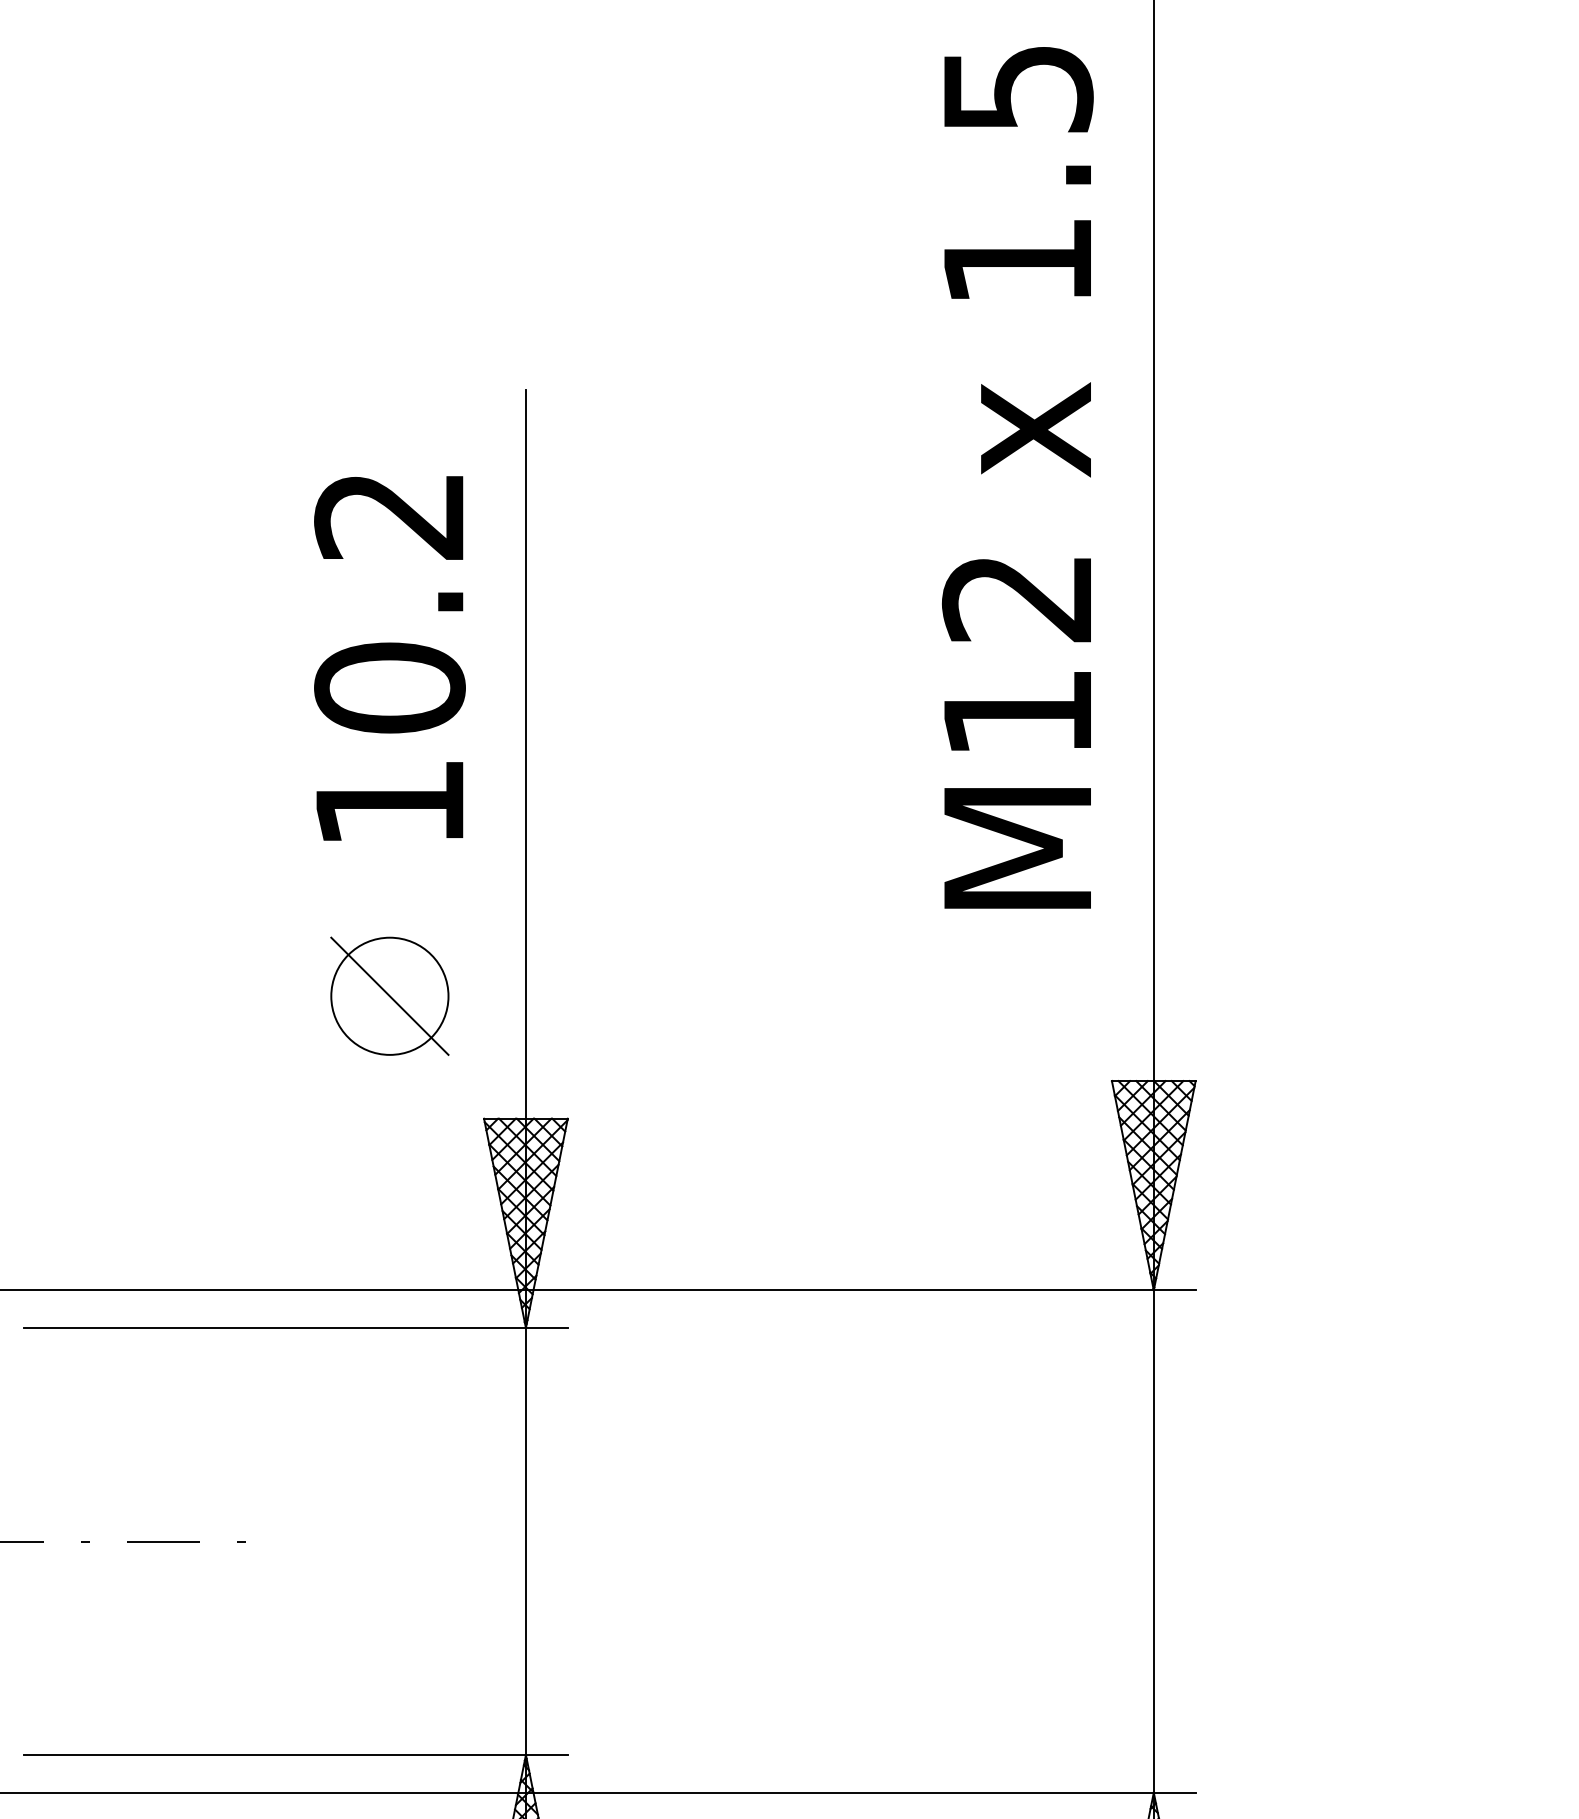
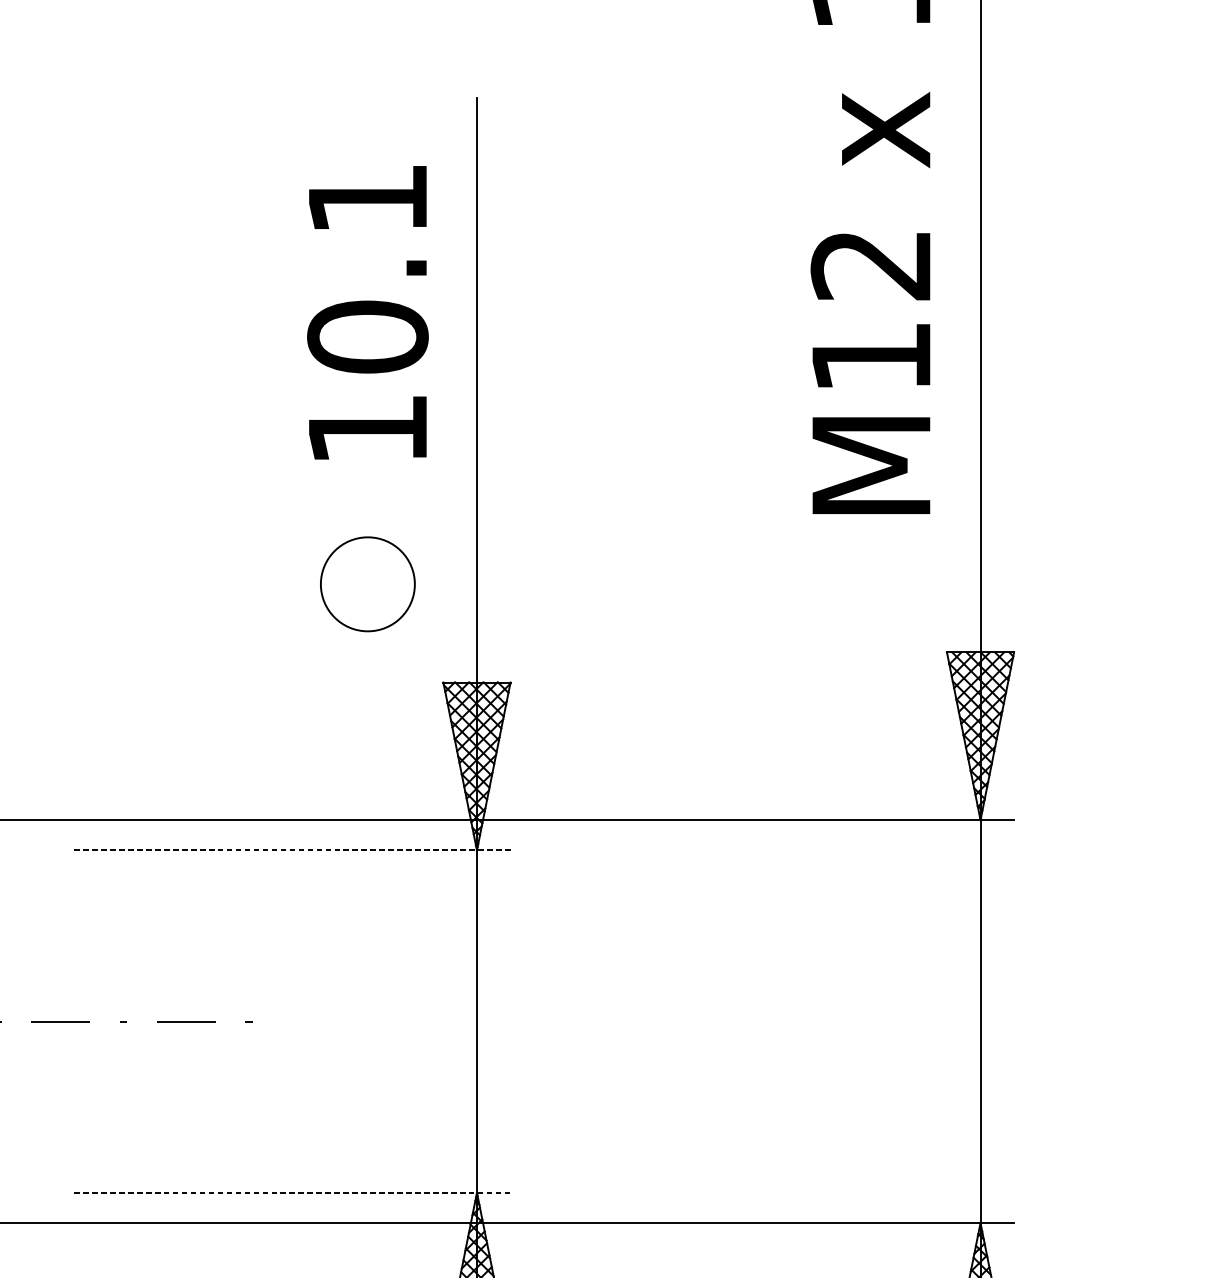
text: (388, 516) -> (366, 199), 10.2 -> 10.1
line: (389, 995) -> (367, 583), removed
line: (295, 1328) -> (292, 850), solid -> dashed
line: (296, 1754) -> (292, 1192), solid -> dashed

